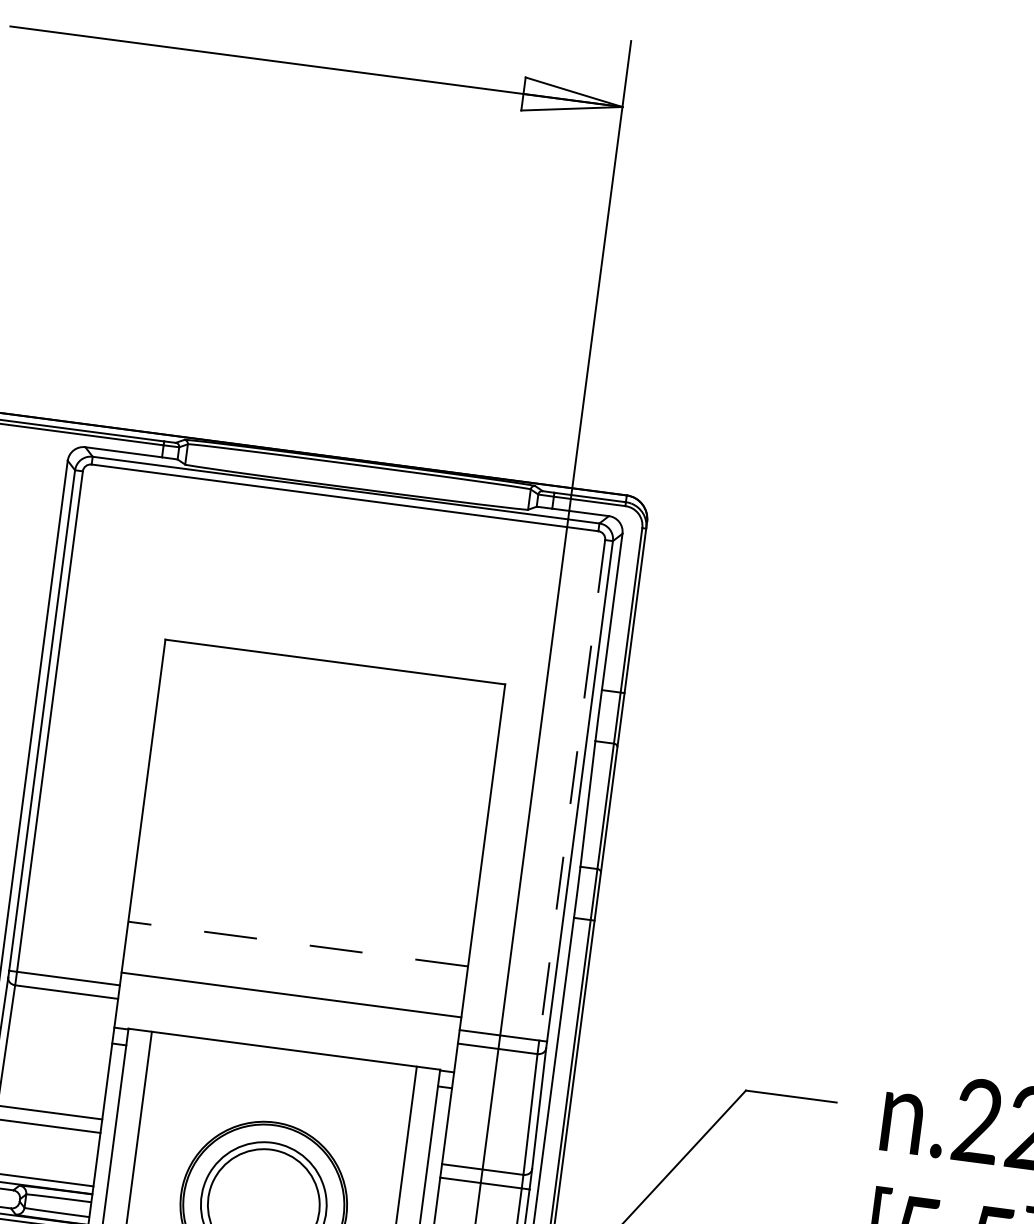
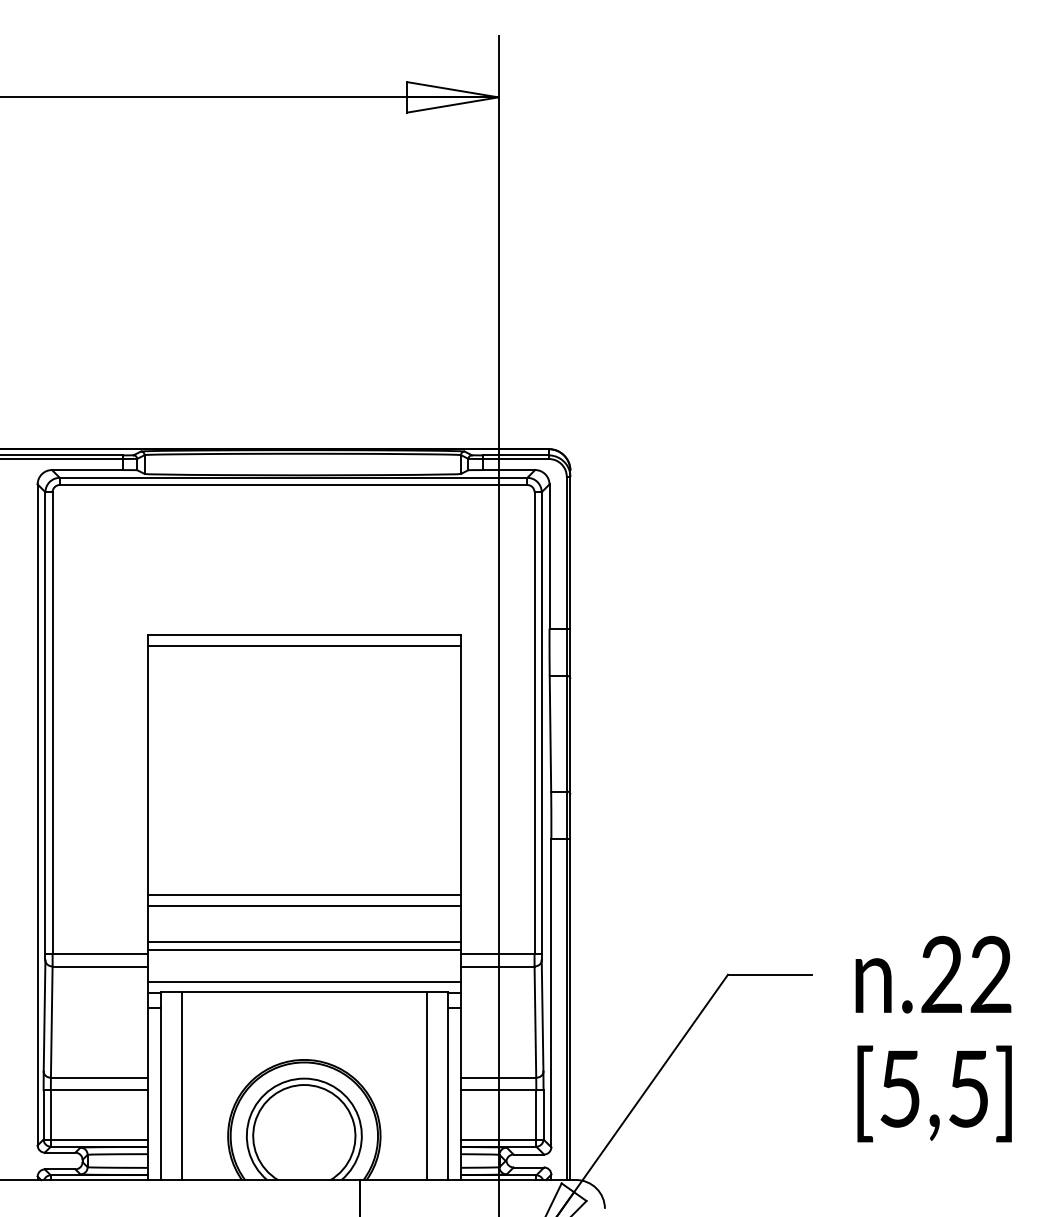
line: (333, 674) -> (304, 646), added
line: (572, 790) -> (534, 723), dashed -> solid
line: (298, 944) -> (304, 895), dashed -> solid
line: (296, 956) -> (304, 906), added
line: (290, 1003) -> (304, 950), added
line: (285, 1038) -> (304, 982), added

